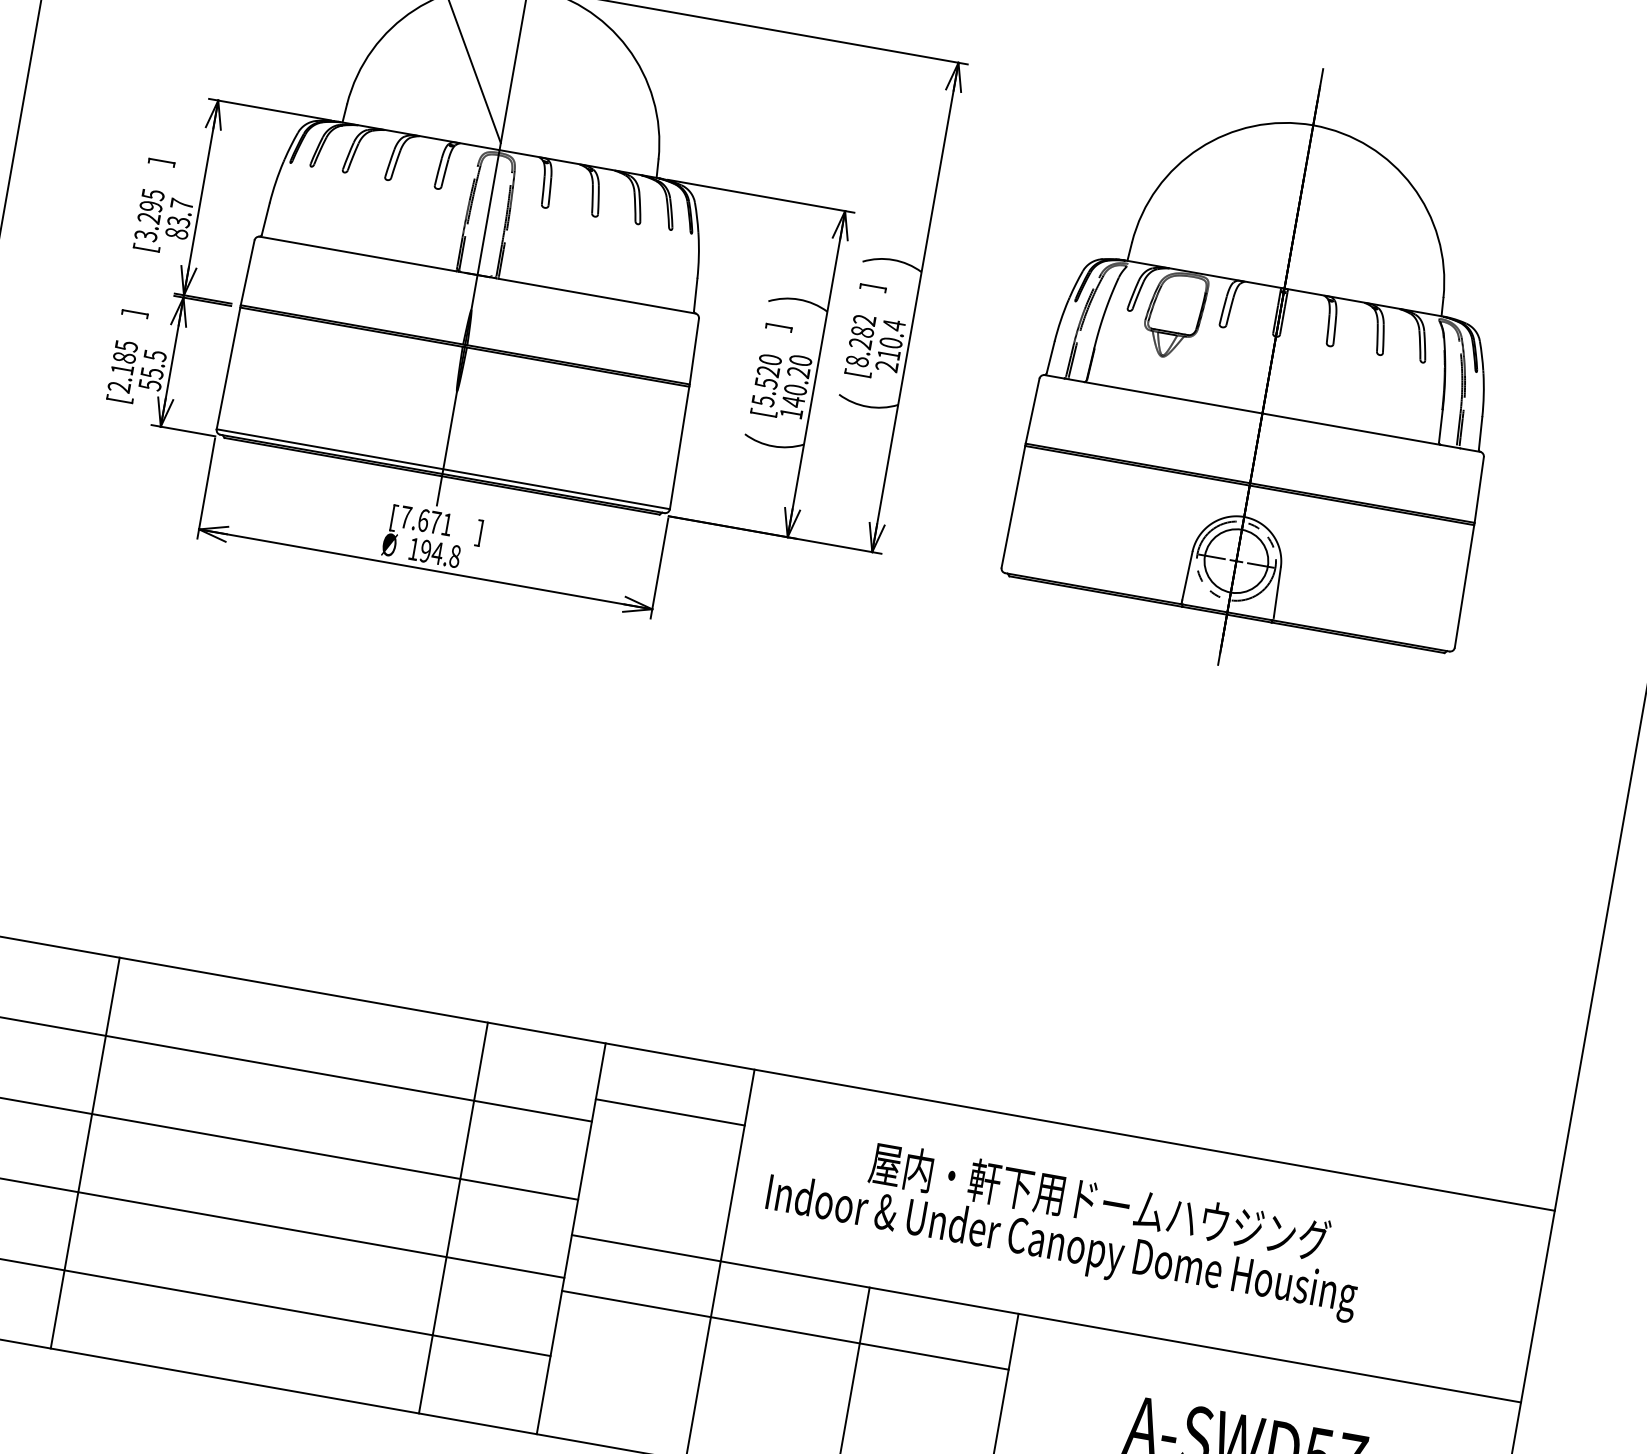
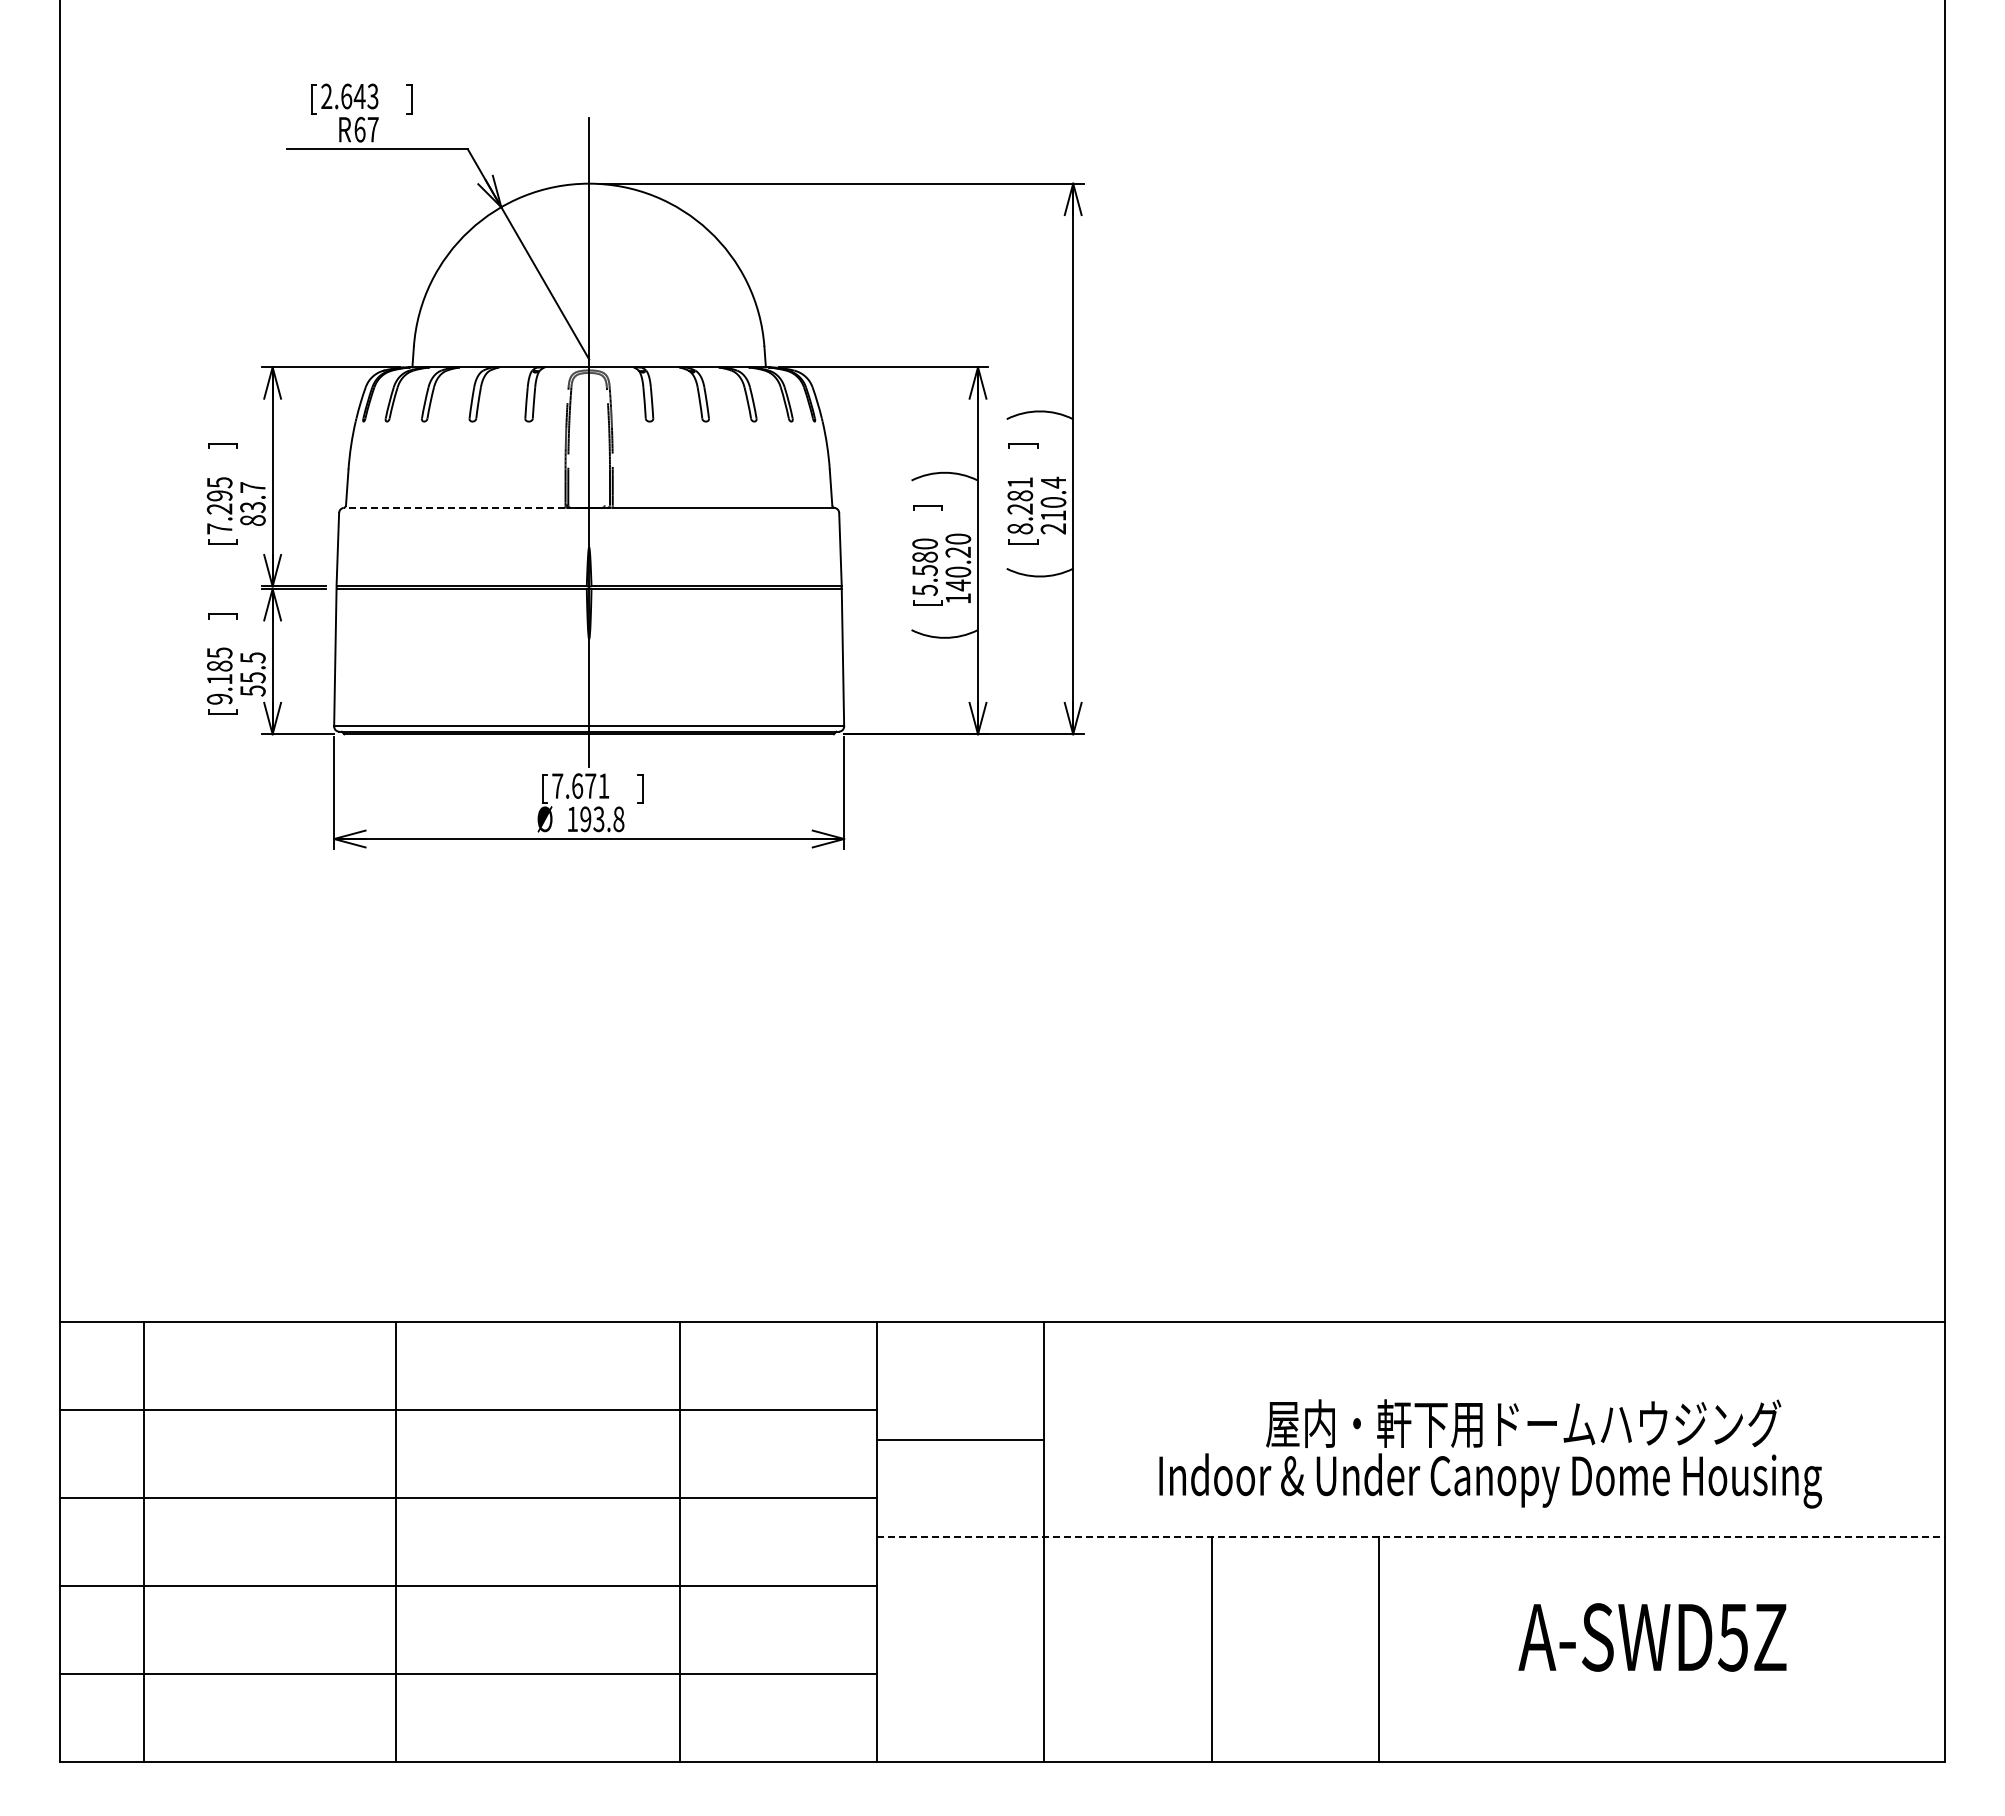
text: (145, 235) -> (219, 528), 3.295 -> 7.295
line: (357, 253) -> (454, 507), solid -> dashed
text: (863, 319) -> (1019, 482), 8.282 -> 8.281
part: (1270, 366) -> (1472, 455), removed
text: (767, 370) -> (924, 556), 5.520 -> 5.580
text: (119, 386) -> (219, 698), 2.185 -> 9.185
text: (437, 553) -> (598, 819), 194.8 -> 193.8
line: (670, 1112) -> (960, 1439), moved
line: (84, 1152) -> (395, 1541), moved
line: (453, 1217) -> (680, 1541), moved
text: (1065, 1223) -> (1490, 1453), moved
line: (1046, 1318) -> (1410, 1537), solid -> dashed
line: (784, 1330) -> (1127, 1600), removed

